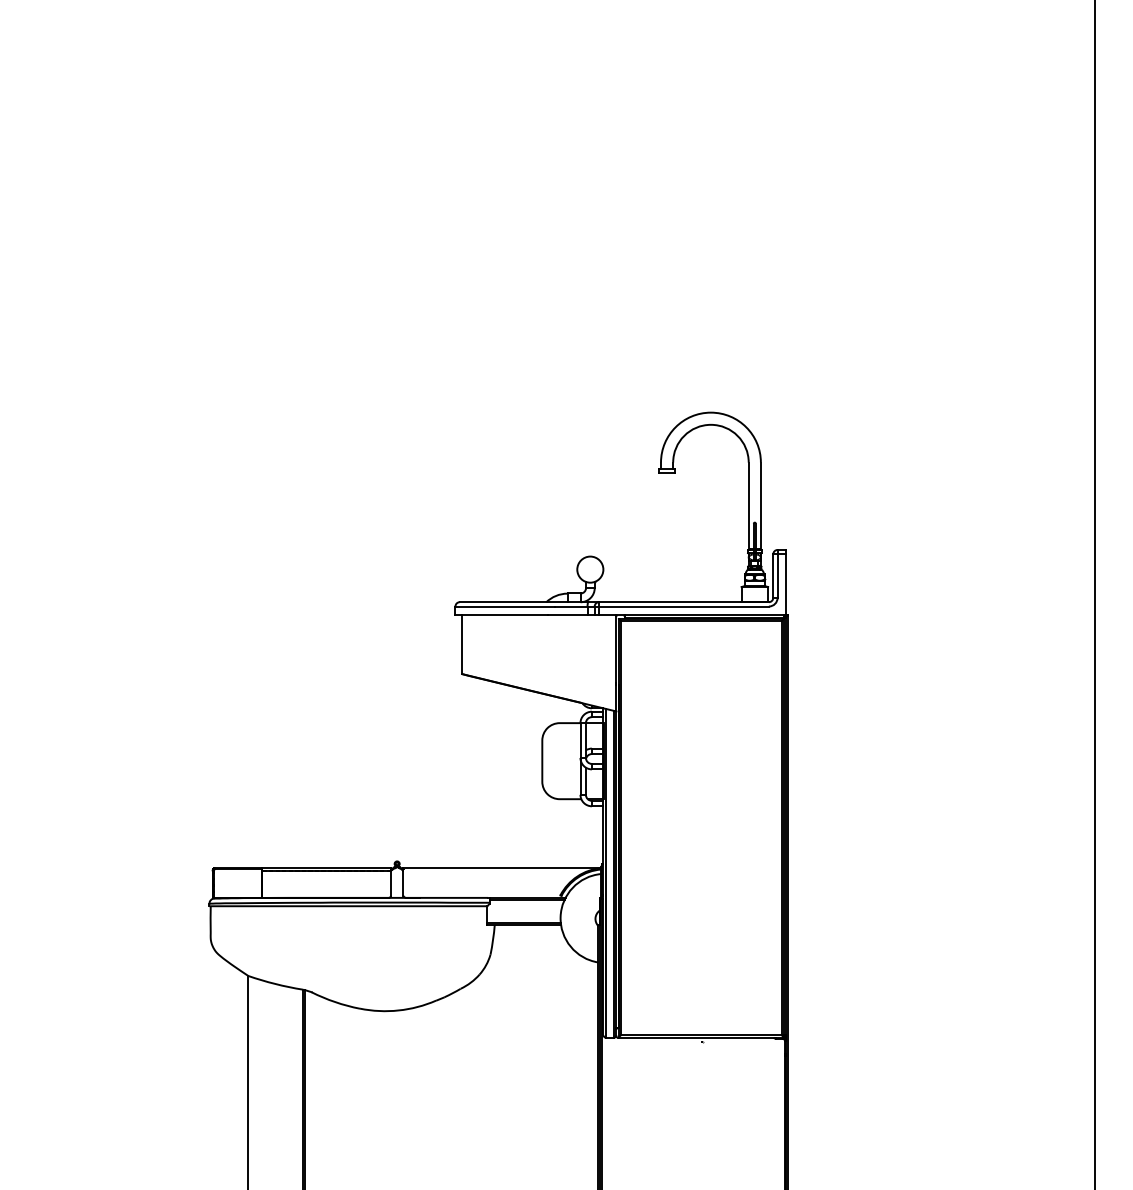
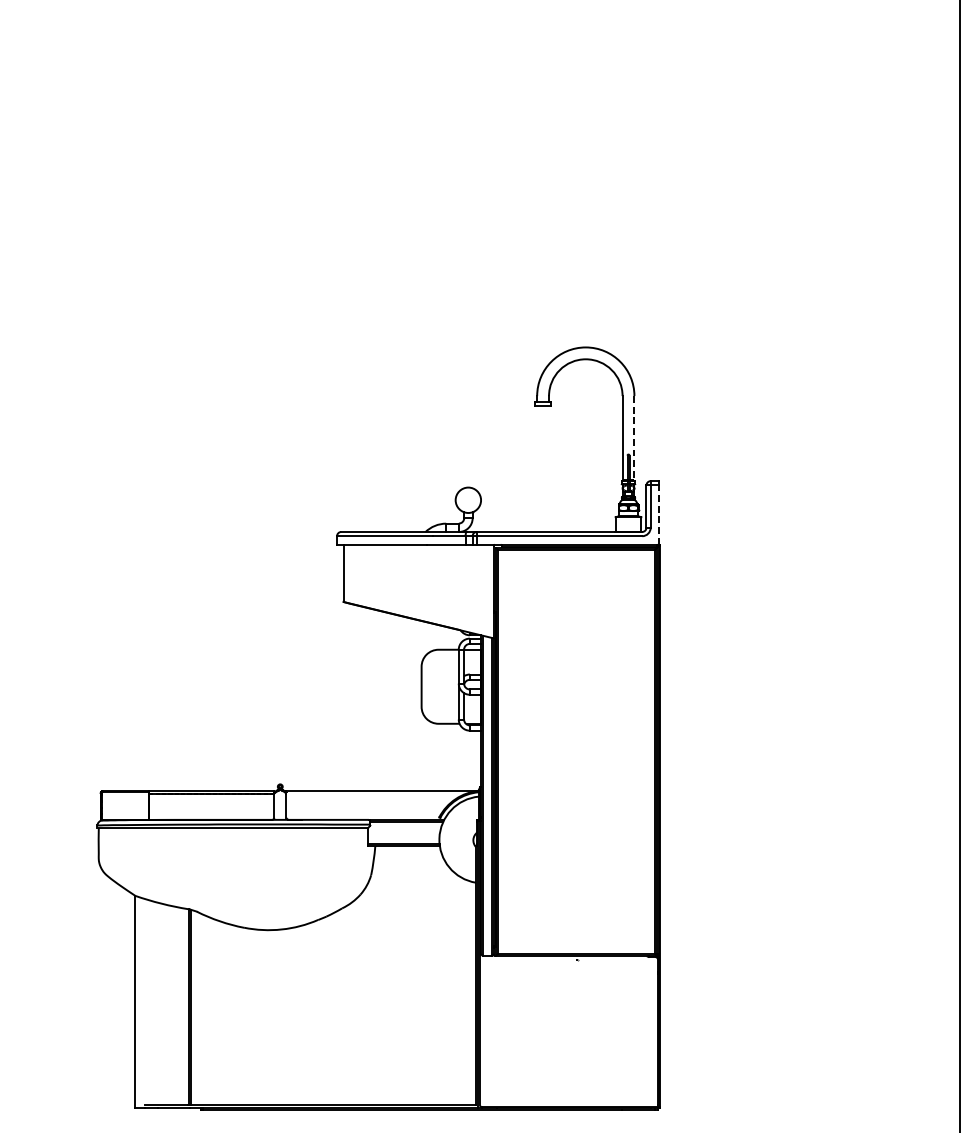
line: (760, 506) -> (634, 438), solid -> dashed
line: (786, 584) -> (659, 514), solid -> dashed

